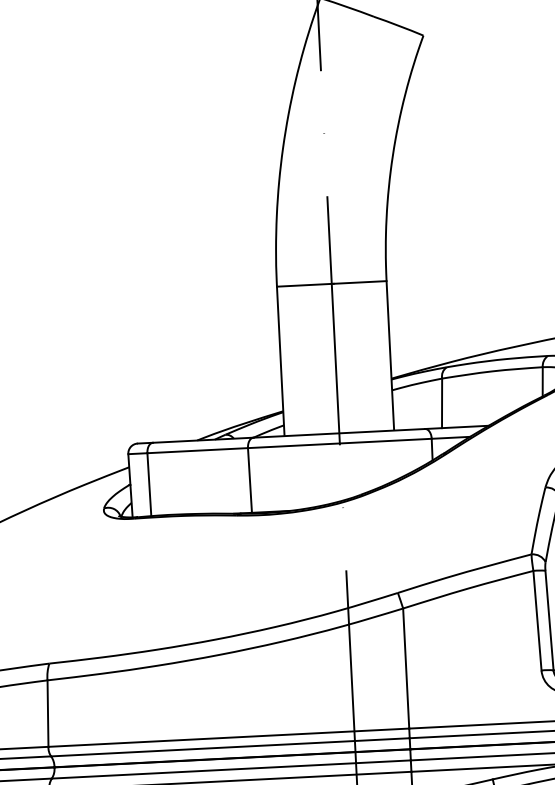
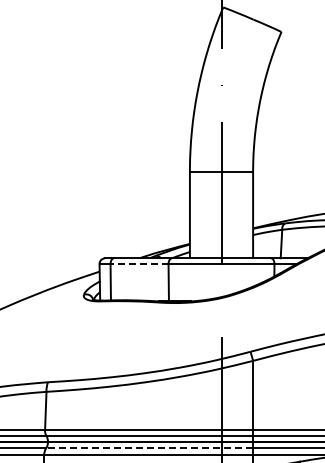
line: (197, 451) -> (139, 264), solid -> dashed
line: (231, 769) -> (149, 448), solid -> dashed

